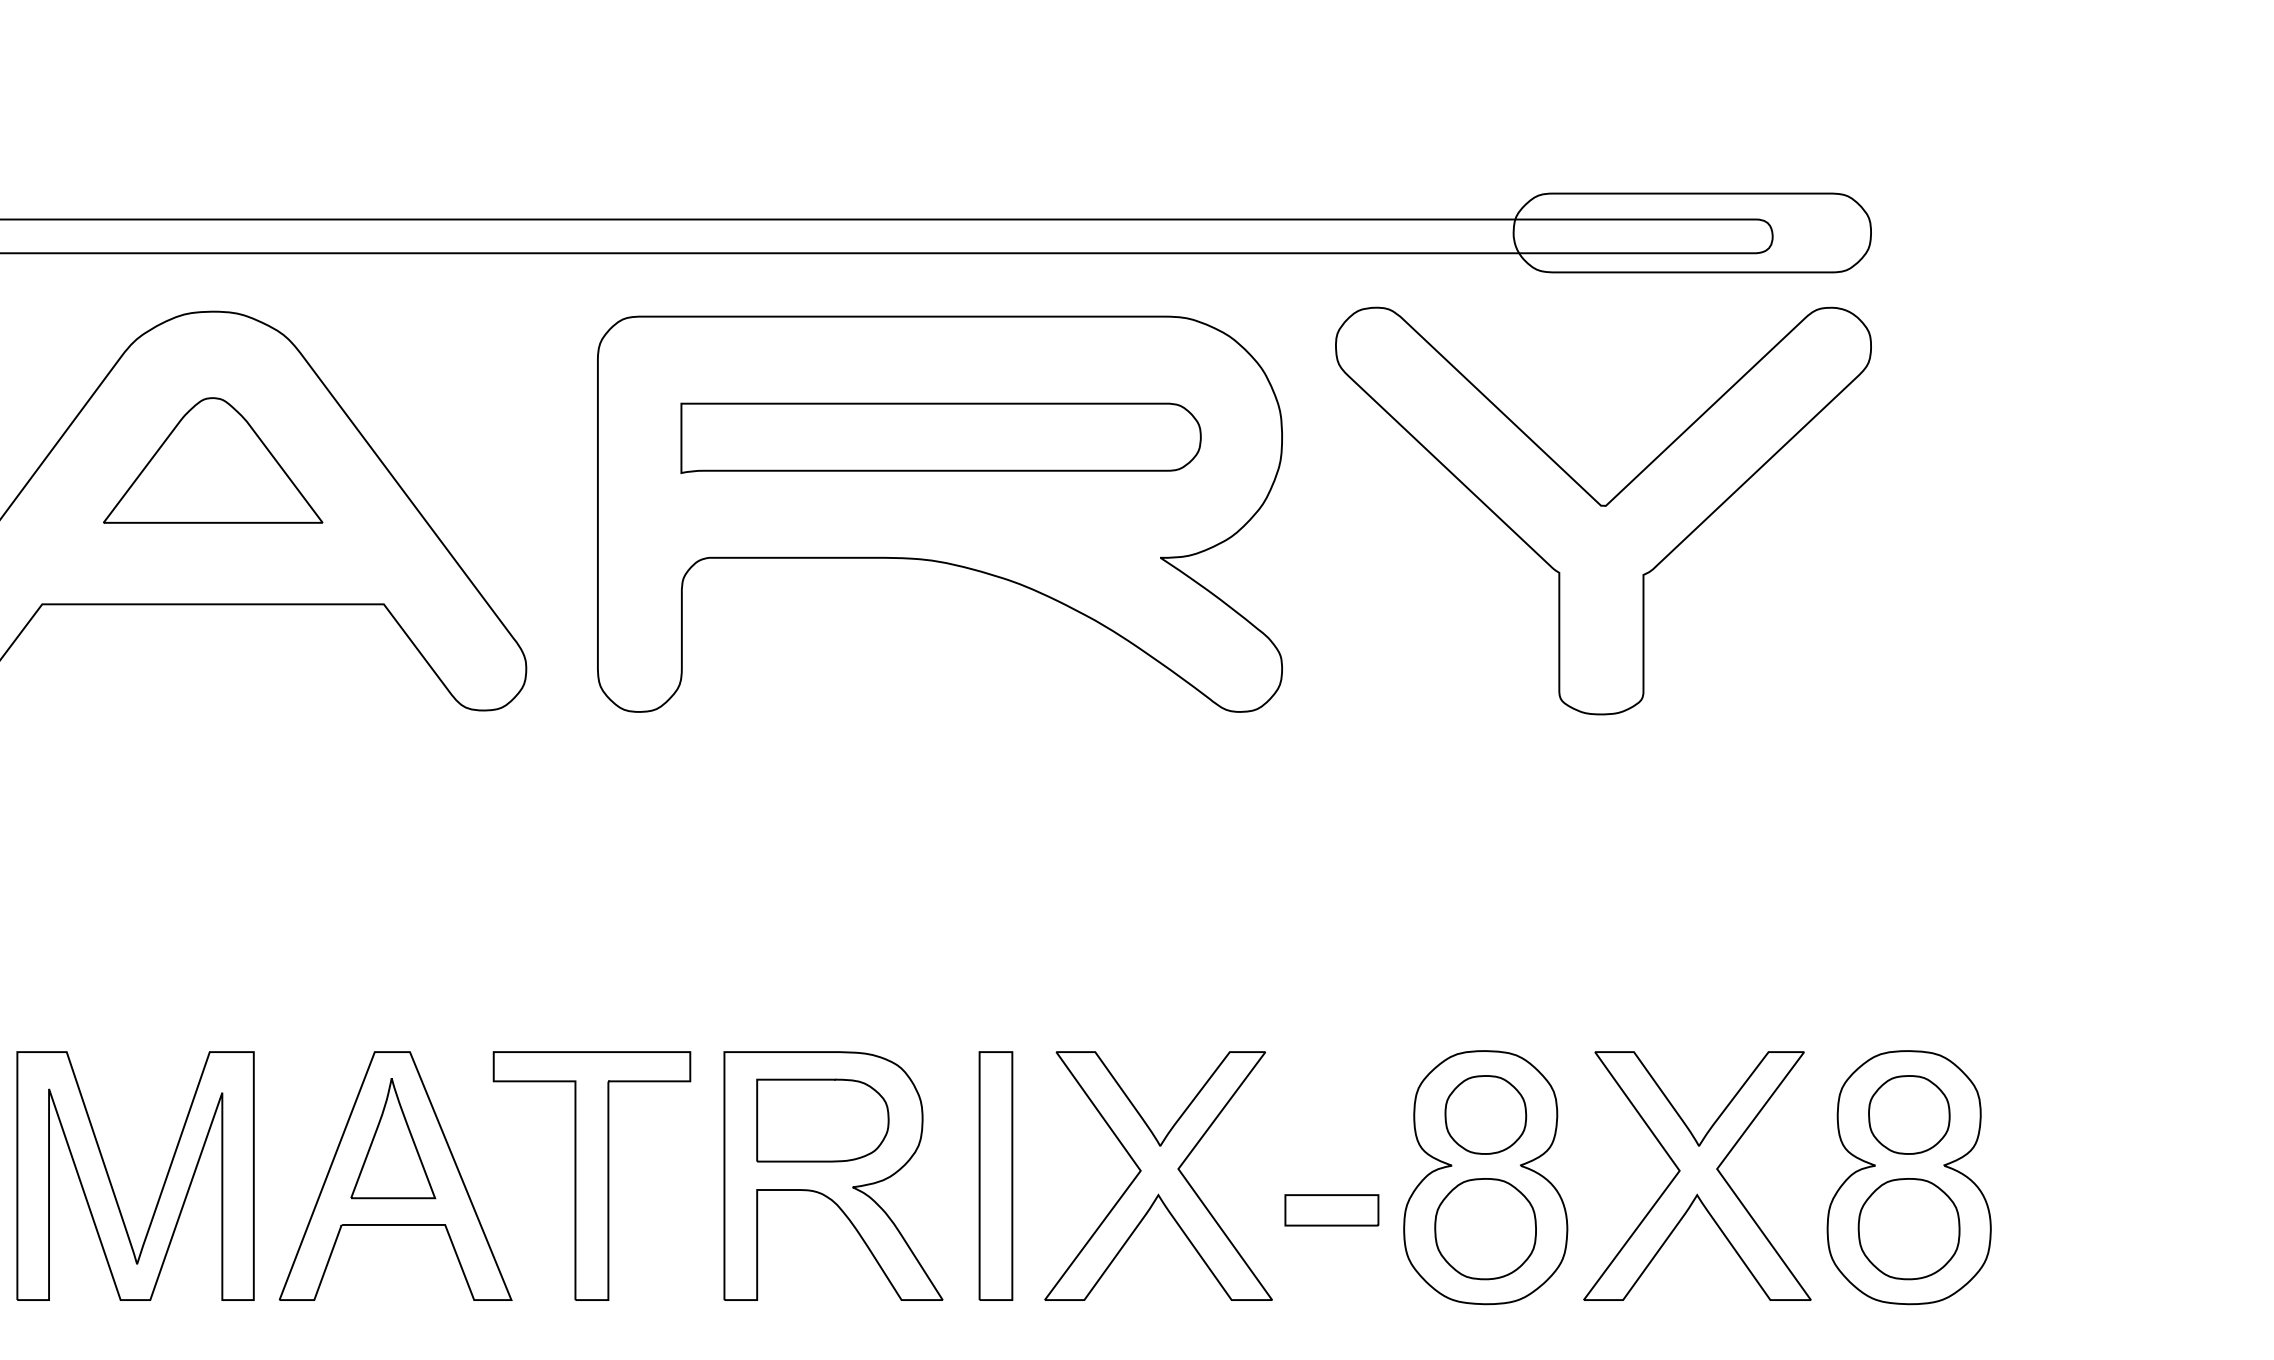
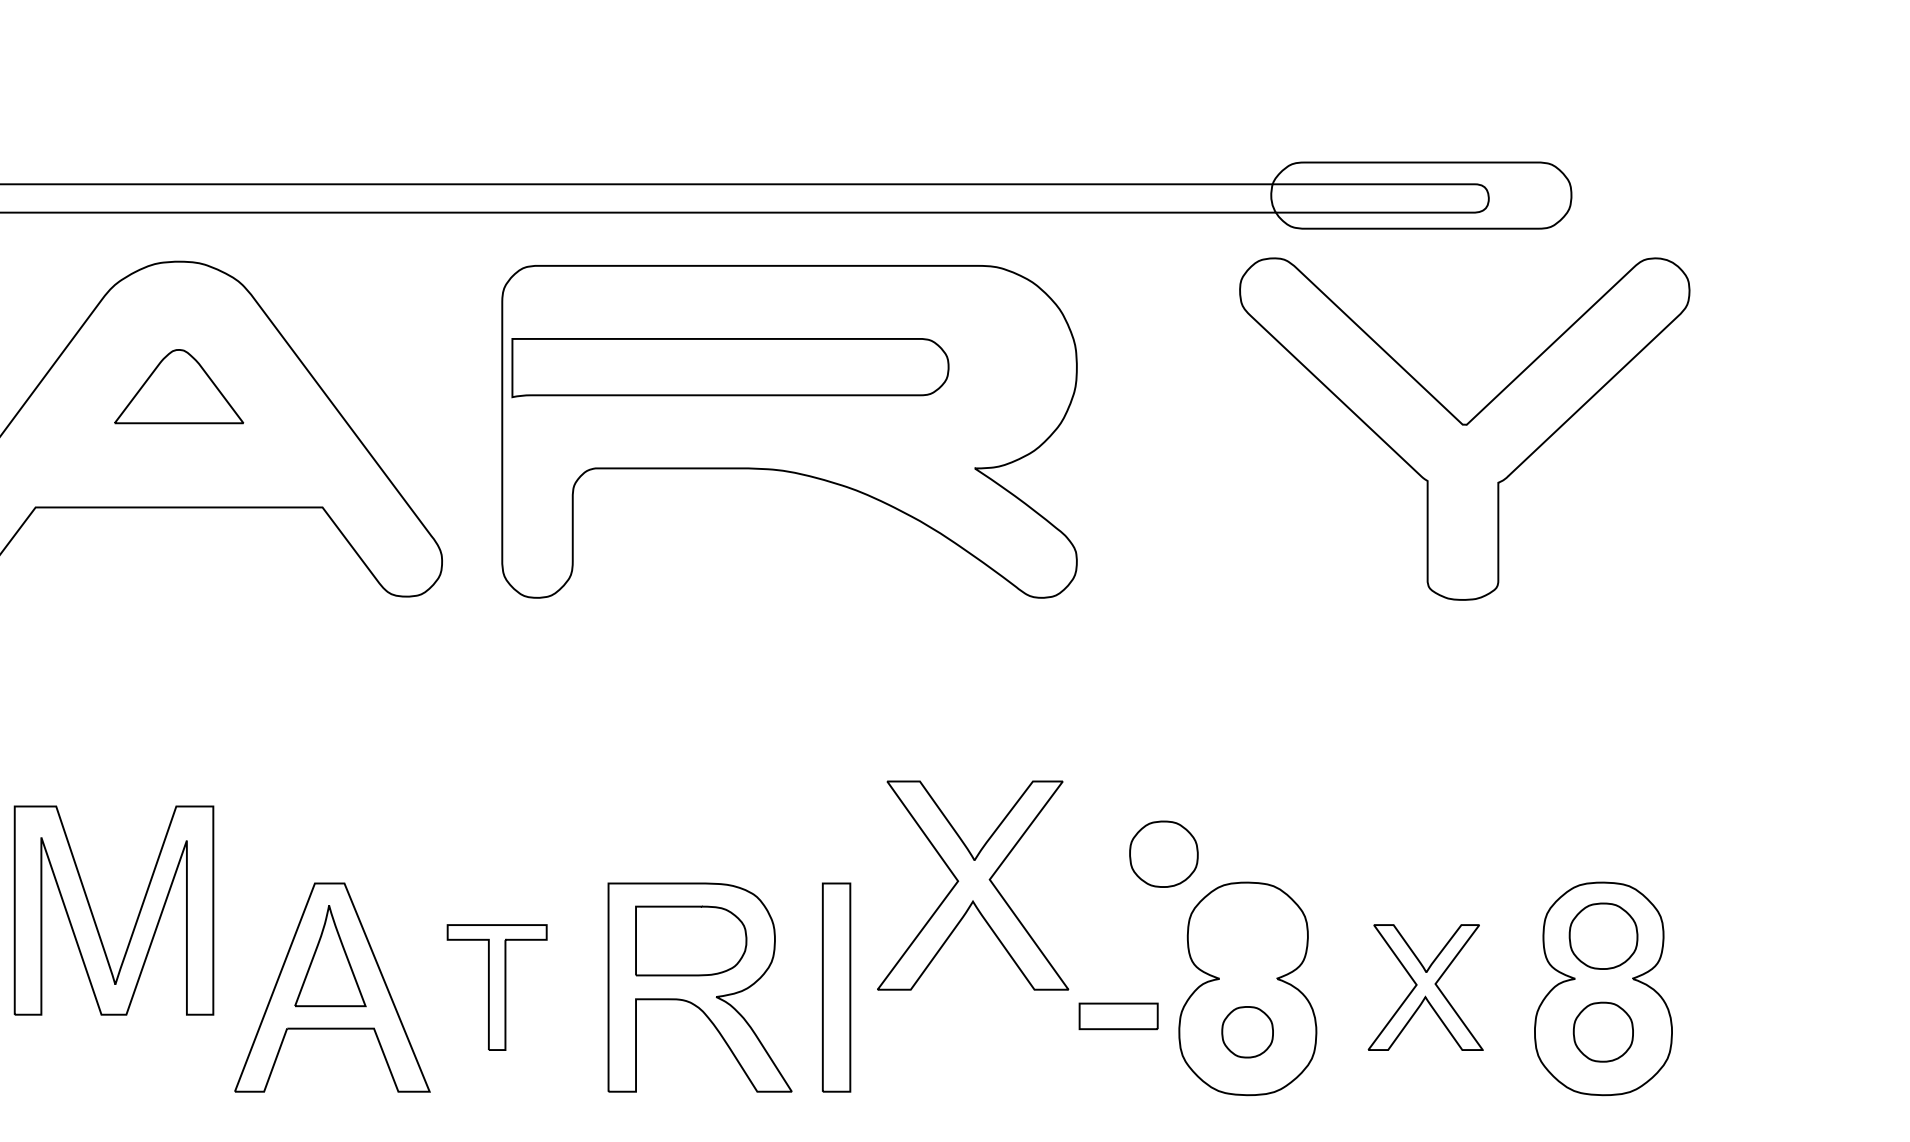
part: (941, 438) -> (730, 368), moved
part: (212, 460) -> (178, 386), size x0.7
part: (1603, 510) -> (1464, 428), moved
part: (1485, 1114) -> (1163, 853), moved
part: (591, 1175) -> (496, 987), size x0.6
part: (1159, 1175) -> (973, 885), moved
part: (1697, 1175) -> (1425, 987), size x0.6
part: (112, 1184) -> (94, 917), moved
part: (1485, 1229) -> (1247, 1032), size x0.6
part: (1909, 1229) -> (1603, 1032), size x0.7

